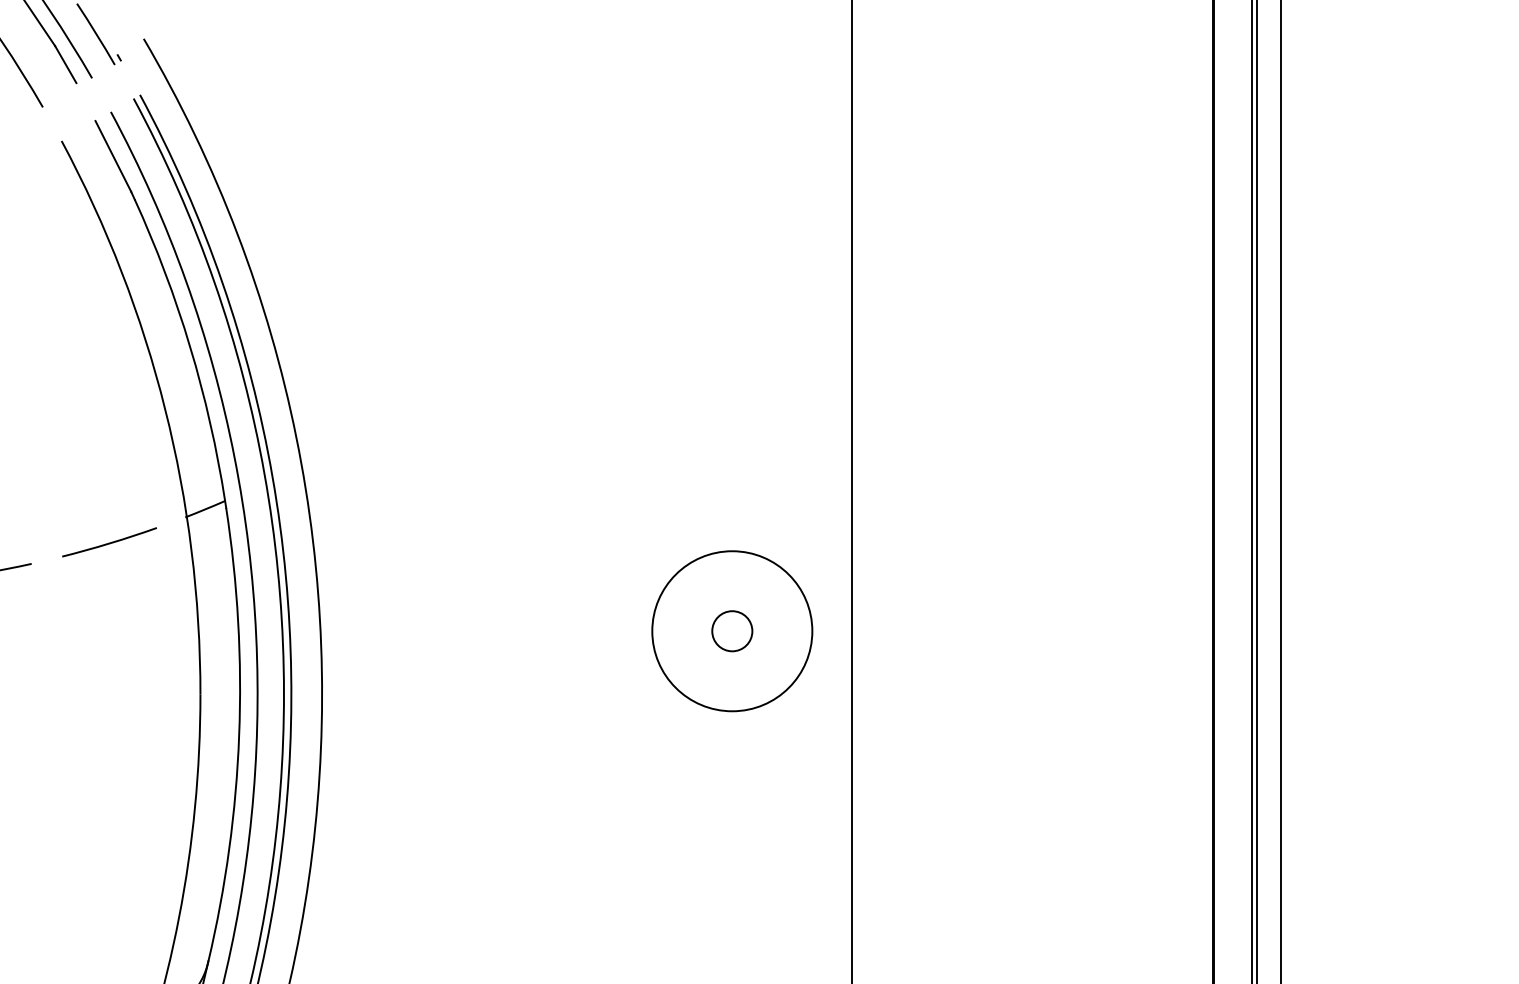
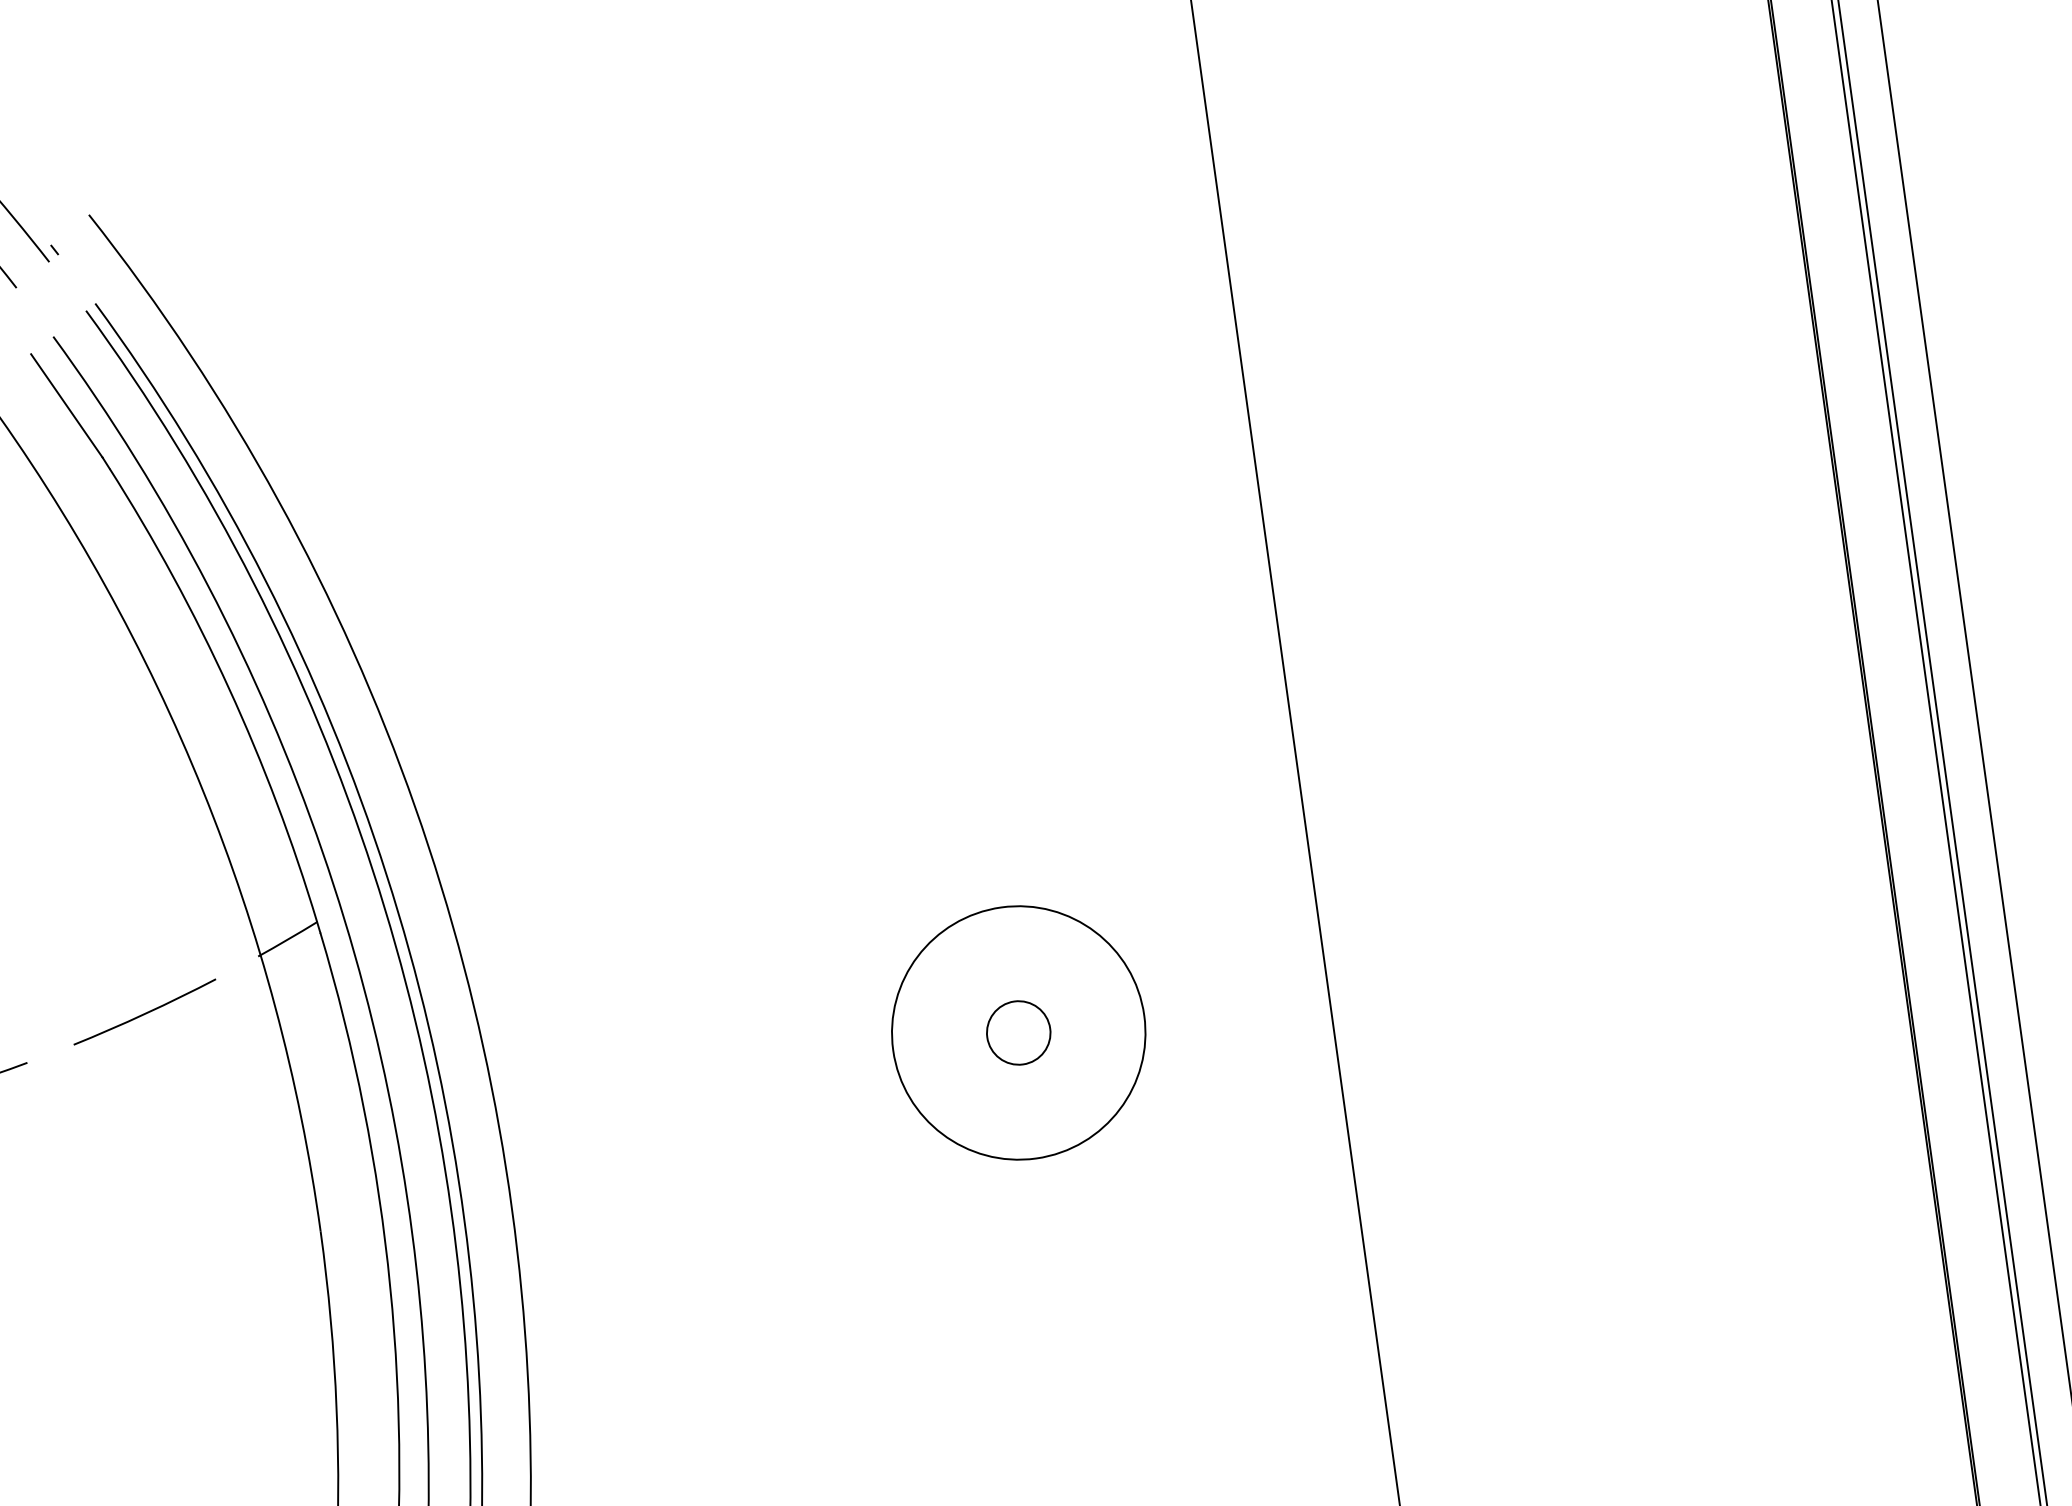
part: (732, 631) -> (1019, 1033), moved

